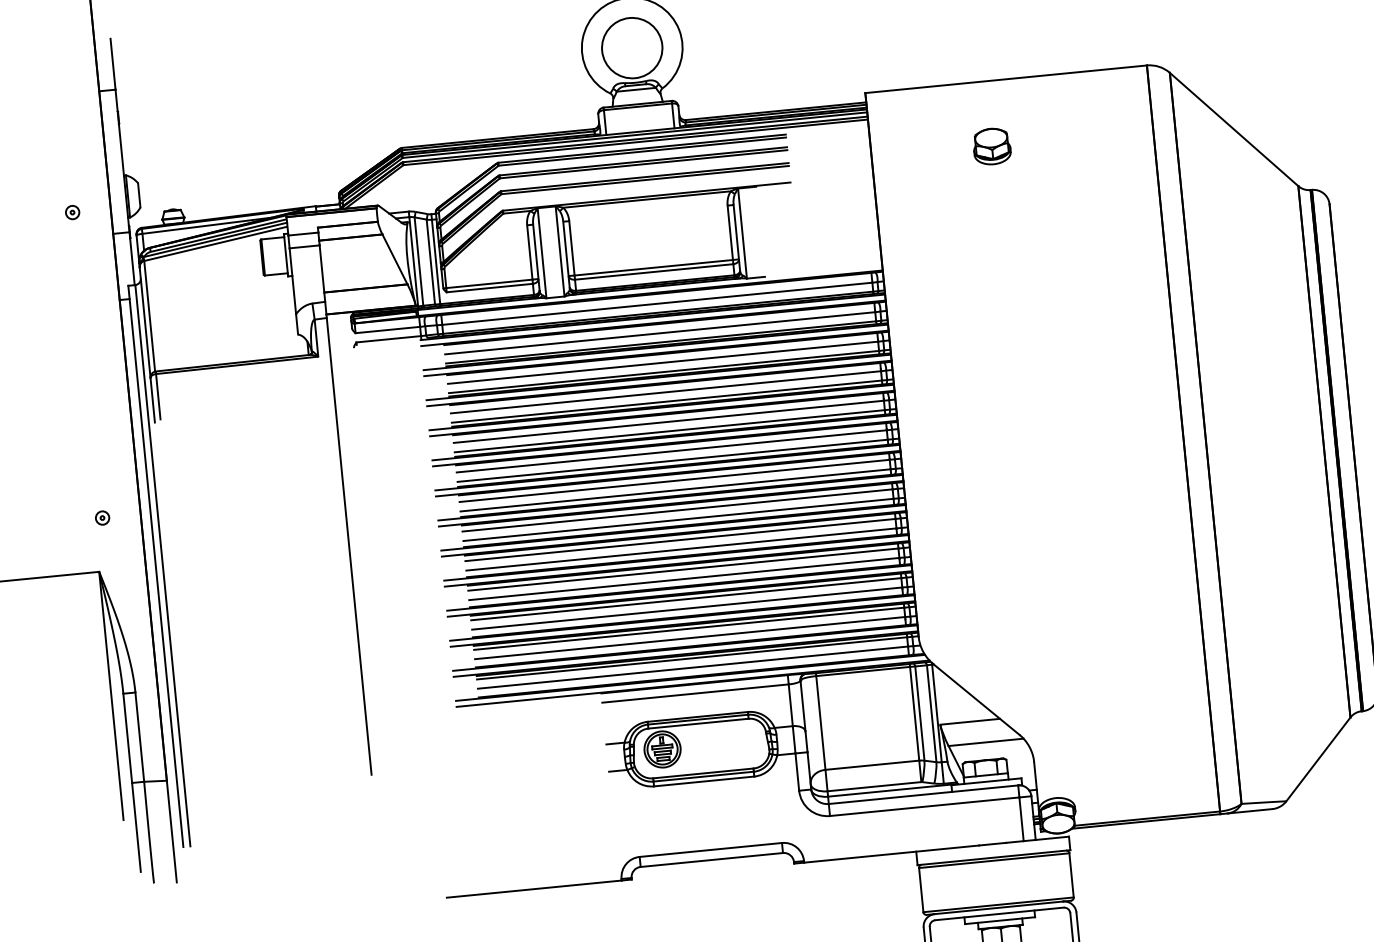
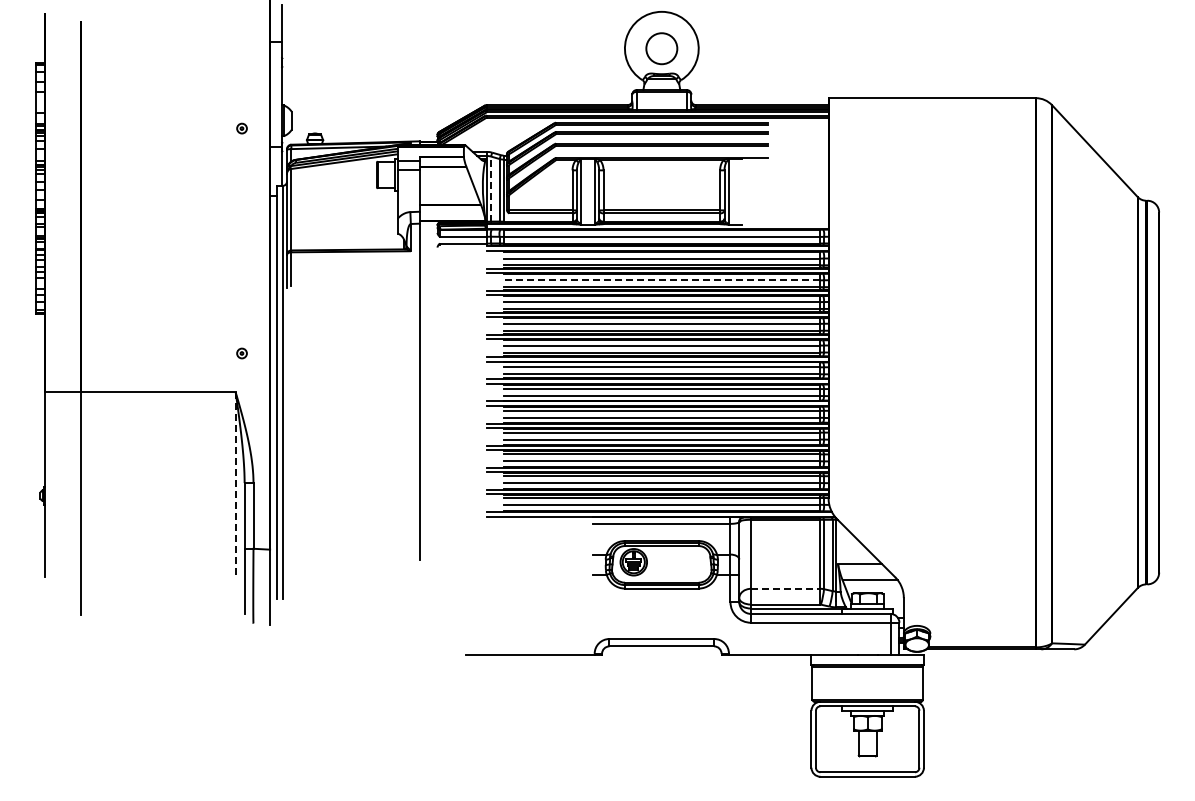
circle: (631, 47) -> (661, 48), size x0.7
part: (992, 146) -> (917, 146), removed
line: (419, 262) -> (491, 189), solid -> dashed
line: (662, 363) -> (661, 280), solid -> dashed
line: (111, 695) -> (235, 483), solid -> dashed
line: (872, 764) -> (785, 588), solid -> dashed

